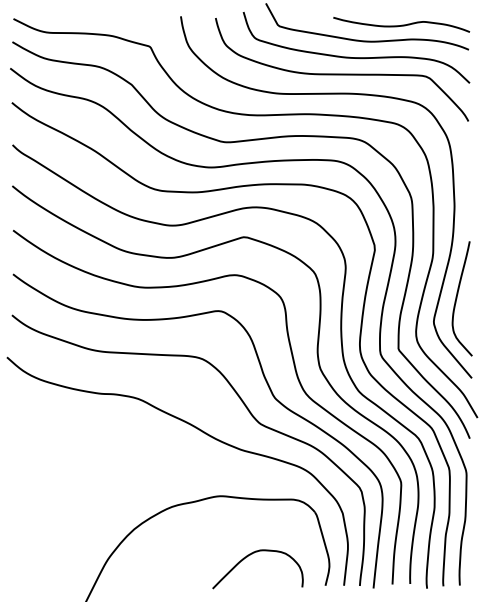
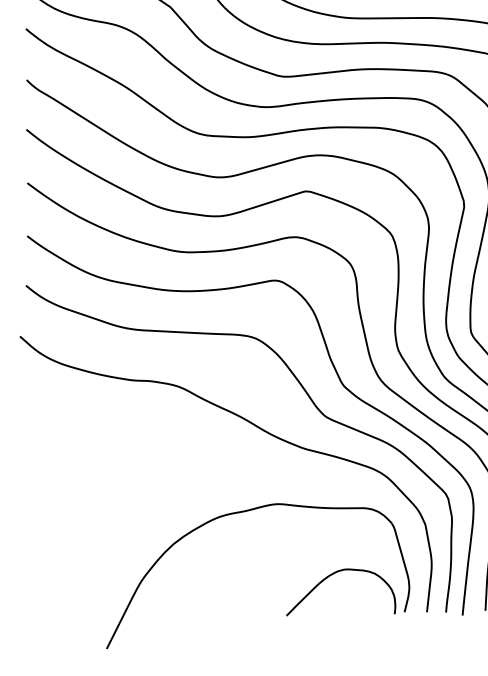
curve: (247, 557) -> (328, 578), moved

